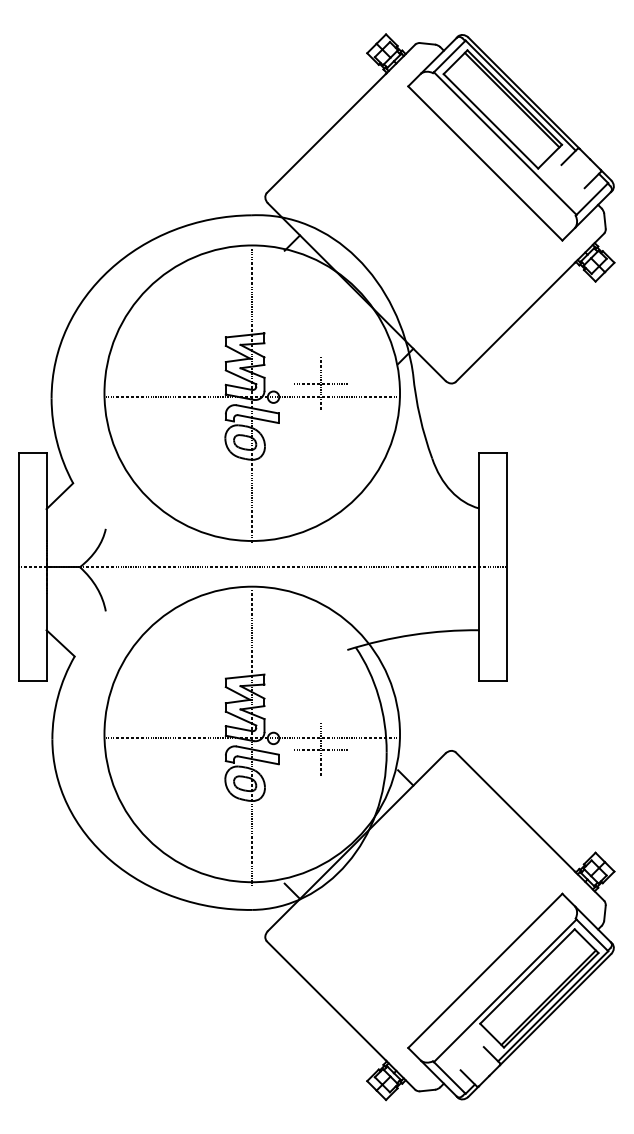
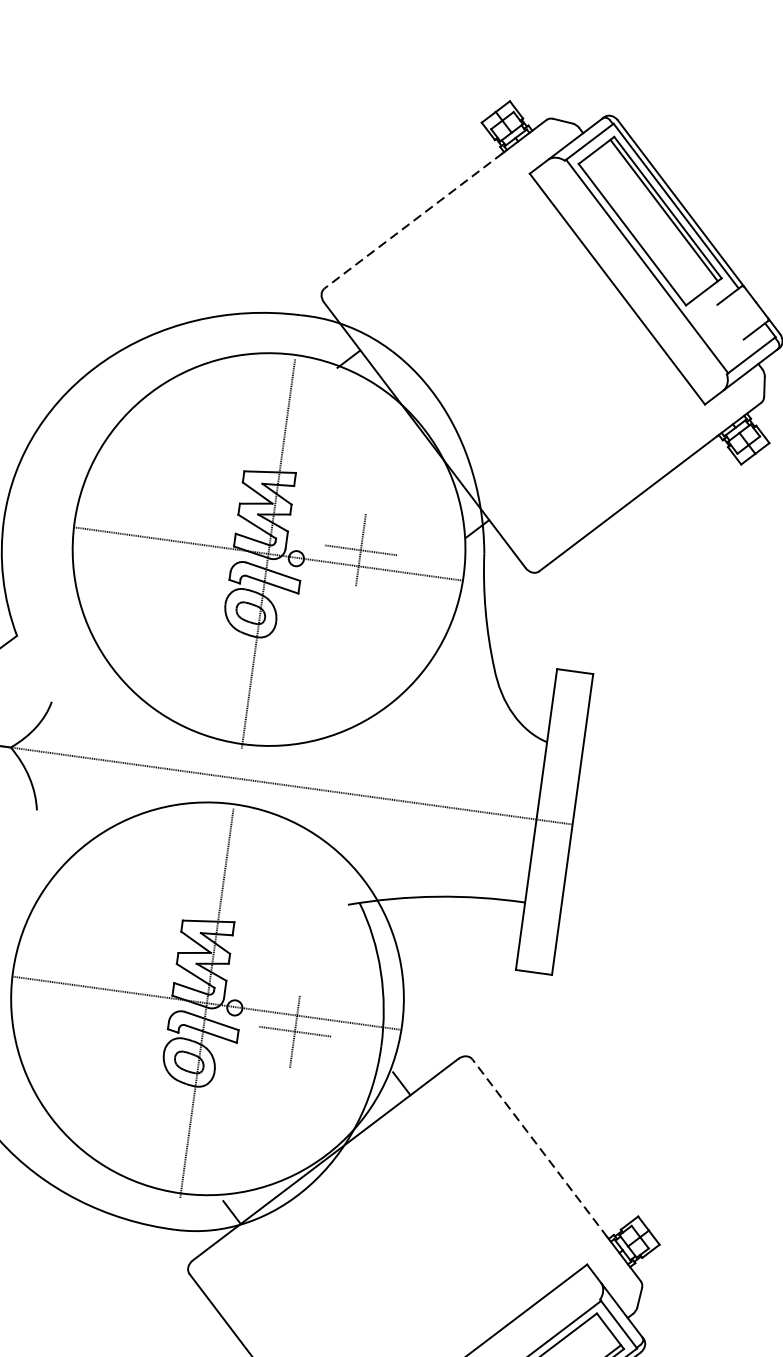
line: (326, 133) -> (413, 220), solid -> dashed
line: (515, 811) -> (540, 1147), solid -> dashed

